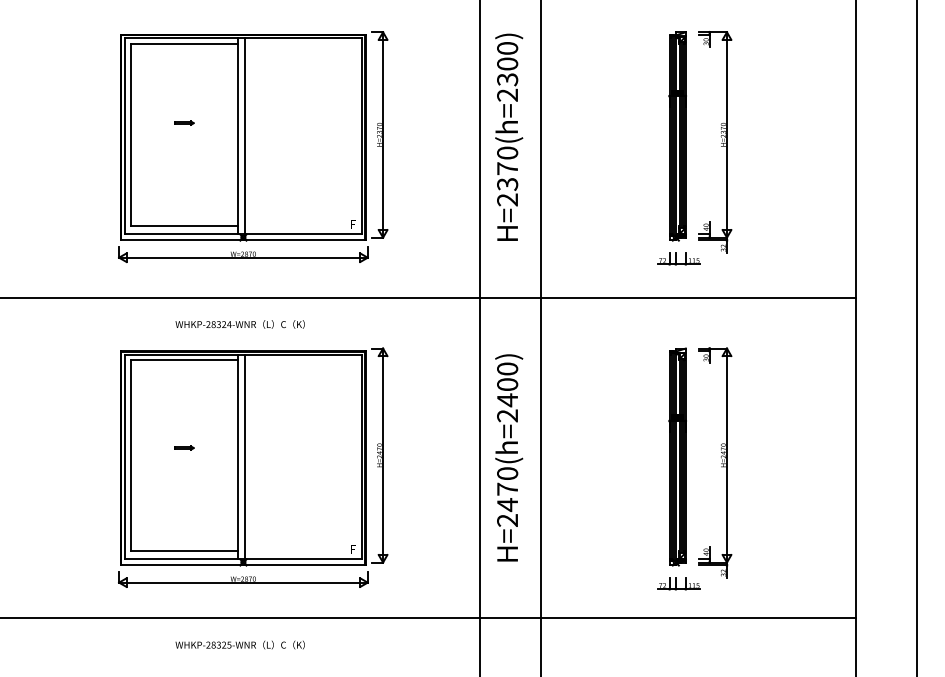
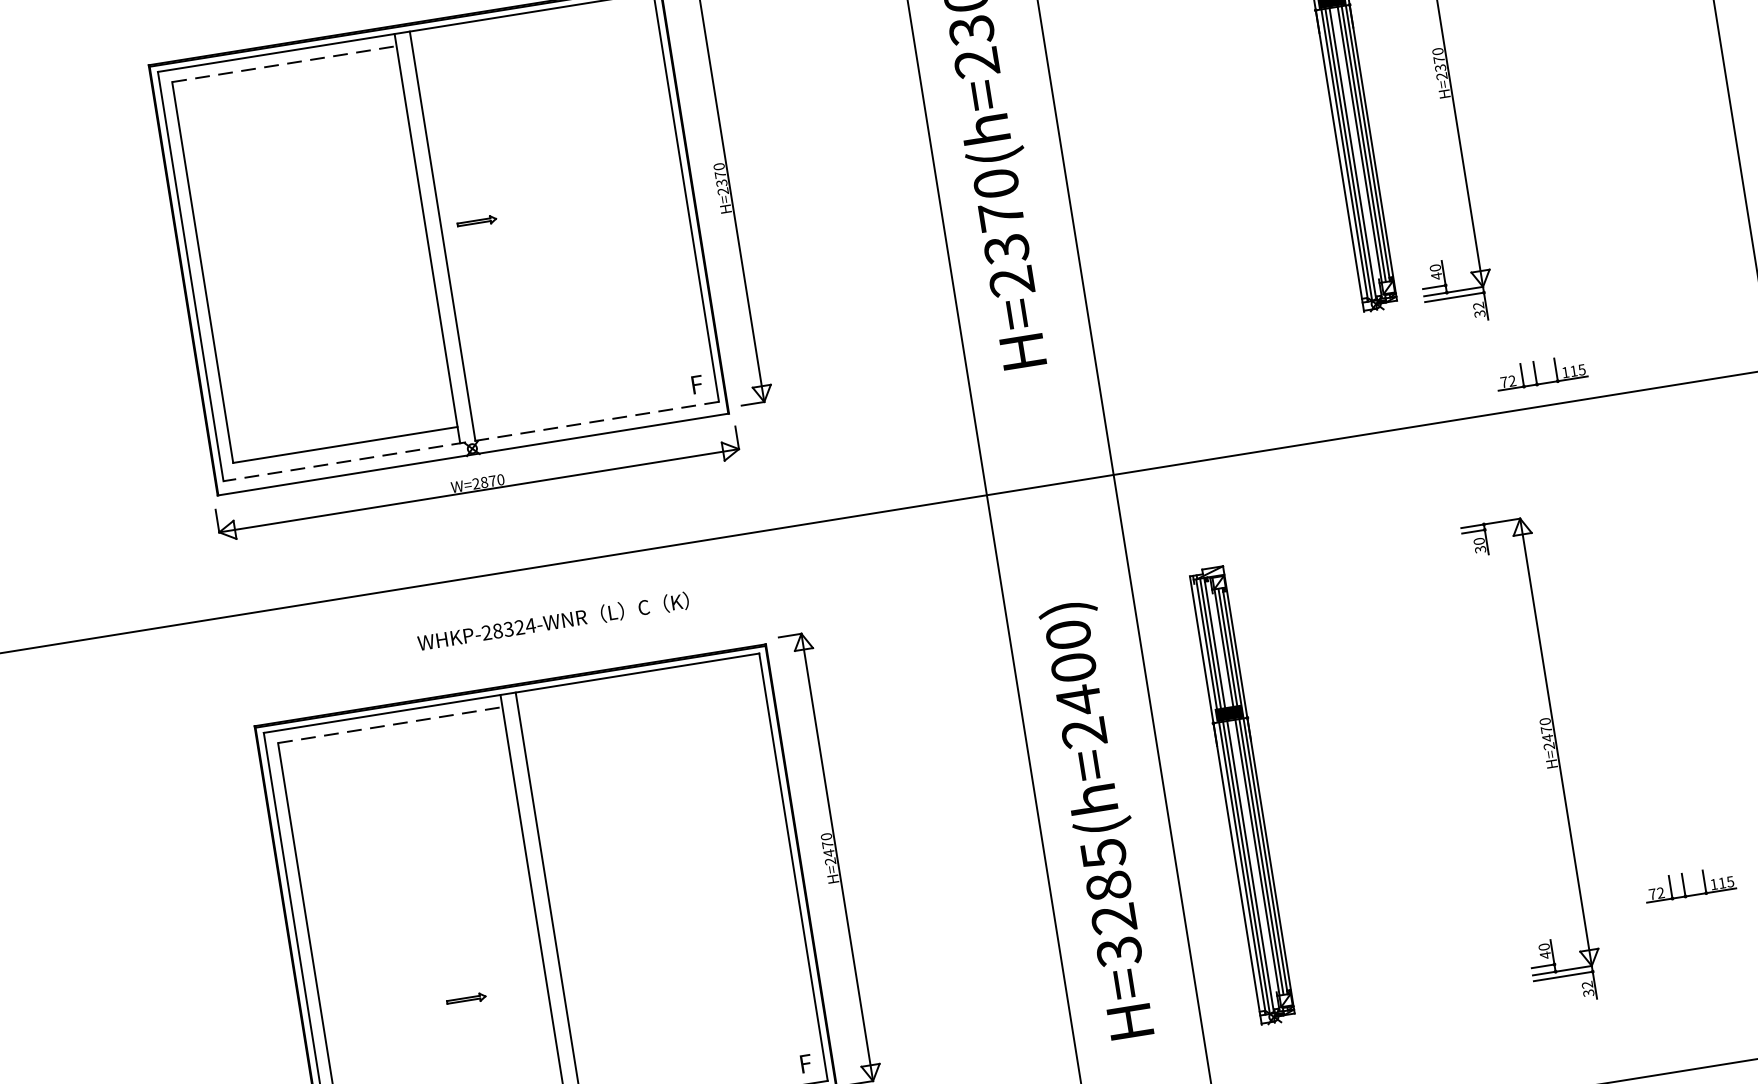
line: (184, 44) -> (284, 64), solid -> dashed
part: (184, 122) -> (476, 220), moved
line: (243, 234) -> (471, 442), solid -> dashed
part: (678, 258) -> (1540, 371), moved
text: (239, 324) -> (551, 622), moved
line: (184, 360) -> (390, 725), solid -> dashed
part: (184, 447) -> (466, 998), moved
part: (677, 456) -> (1241, 794), moved
text: (507, 497) -> (1111, 903), H=2470(h=2400) -> H=3285(h=2400)
part: (678, 583) -> (1689, 883), moved

